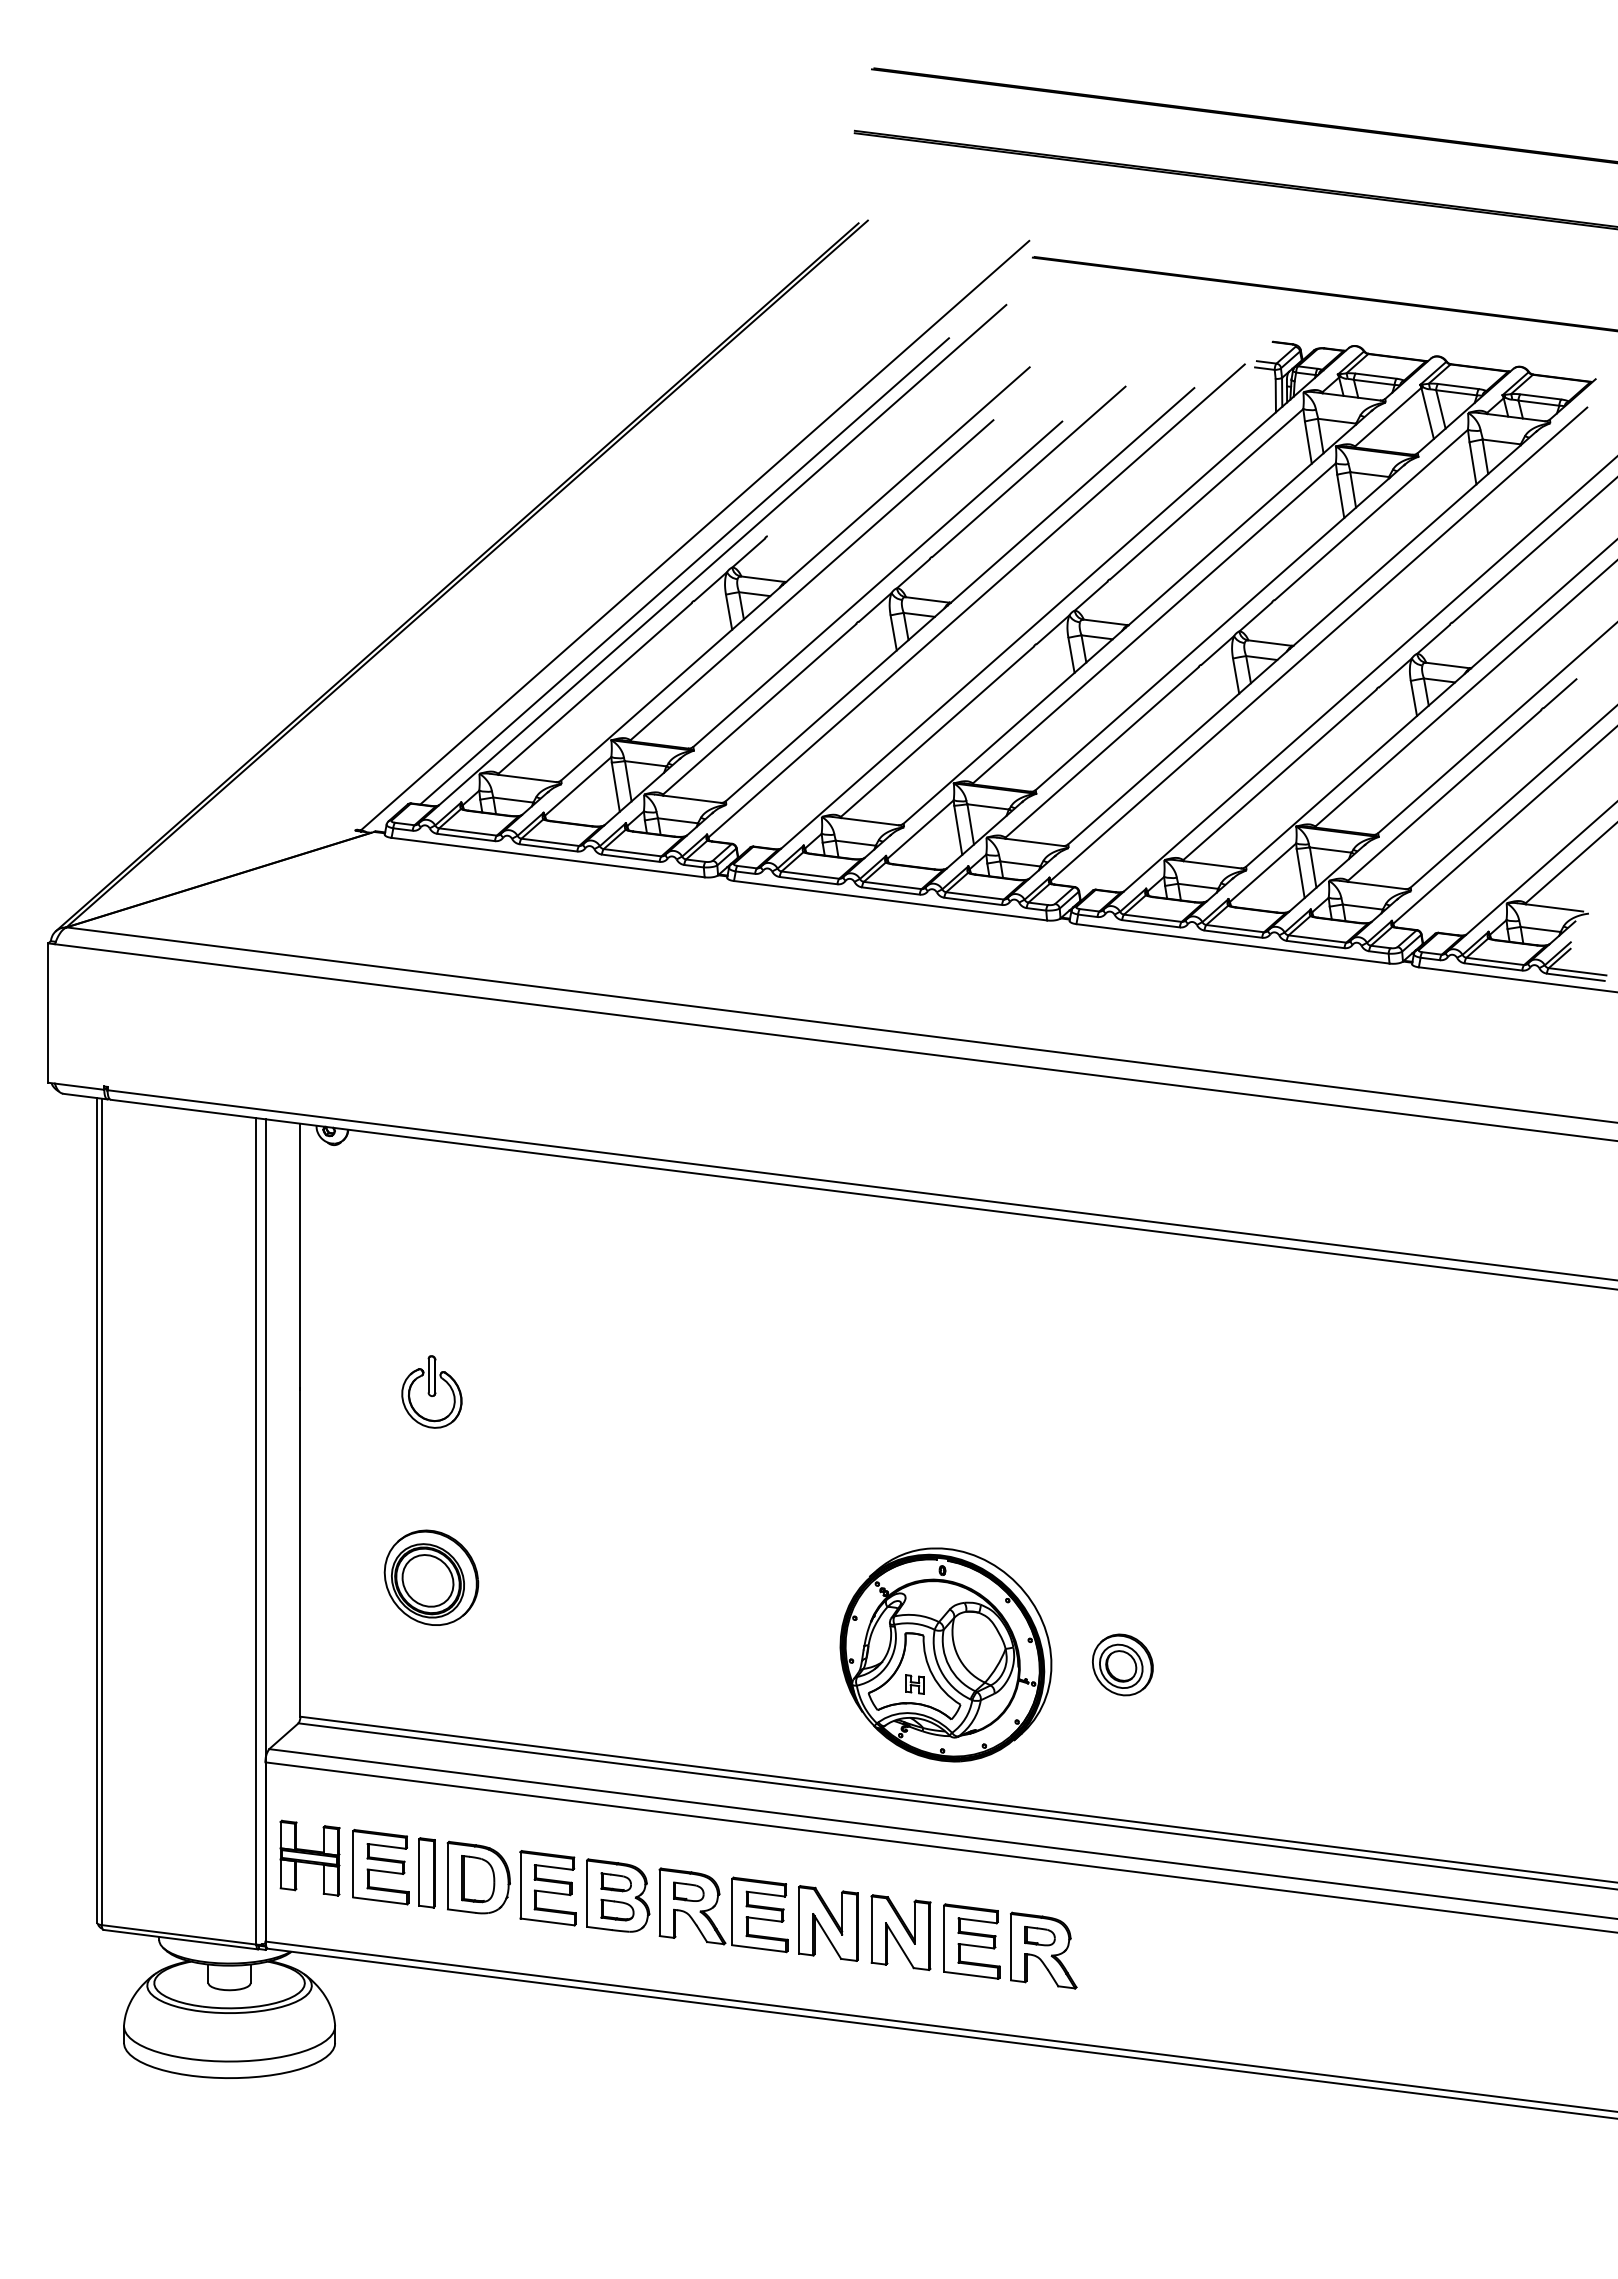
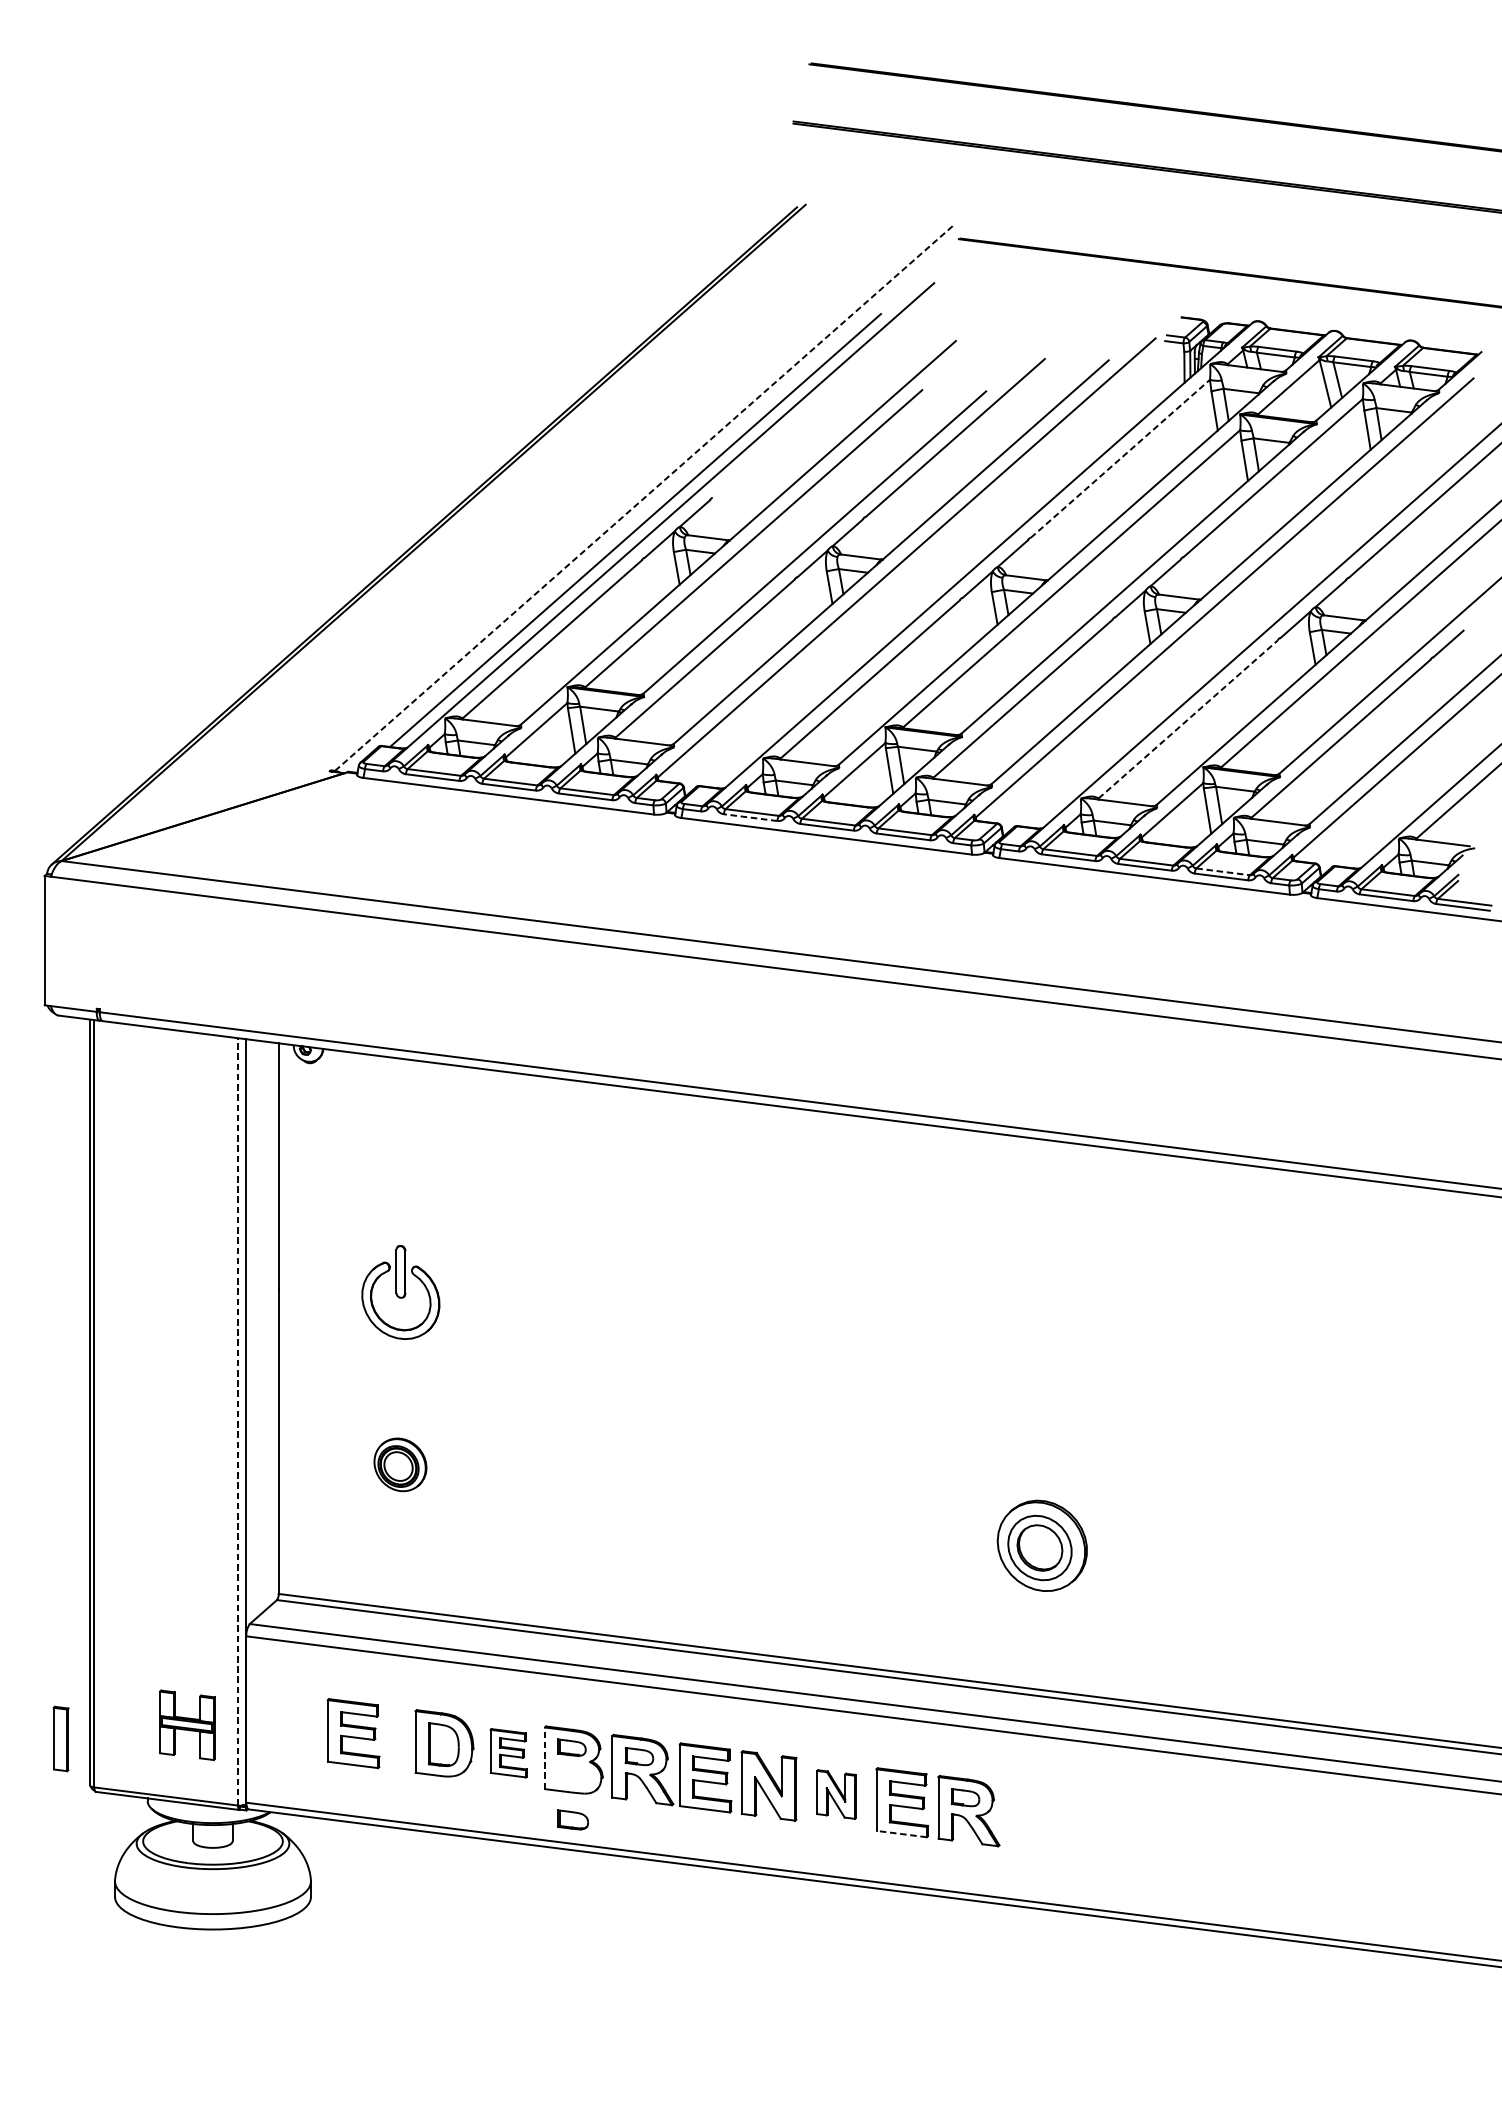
line: (1206, 494) -> (1120, 459), solid -> dashed
line: (695, 535) -> (645, 497), solid -> dashed
line: (1279, 774) -> (1187, 719), solid -> dashed
line: (808, 880) -> (750, 817), solid -> dashed
line: (1317, 939) -> (1223, 872), solid -> dashed
part: (431, 1391) -> (400, 1291), size x1.4
line: (256, 1530) -> (238, 1421), solid -> dashed
part: (431, 1577) -> (400, 1464), size x0.6
part: (945, 1654) -> (877, 1536), removed
part: (1122, 1664) -> (1042, 1545), size x1.6
part: (309, 1857) -> (186, 1724), moved
part: (426, 1872) -> (60, 1738), moved
part: (547, 1888) -> (508, 1753), size x0.7
line: (587, 1893) -> (545, 1758), solid -> dashed
part: (617, 1909) -> (573, 1819), moved
part: (900, 1932) -> (835, 1794), size x0.7
line: (970, 1975) -> (900, 1834), solid -> dashed

